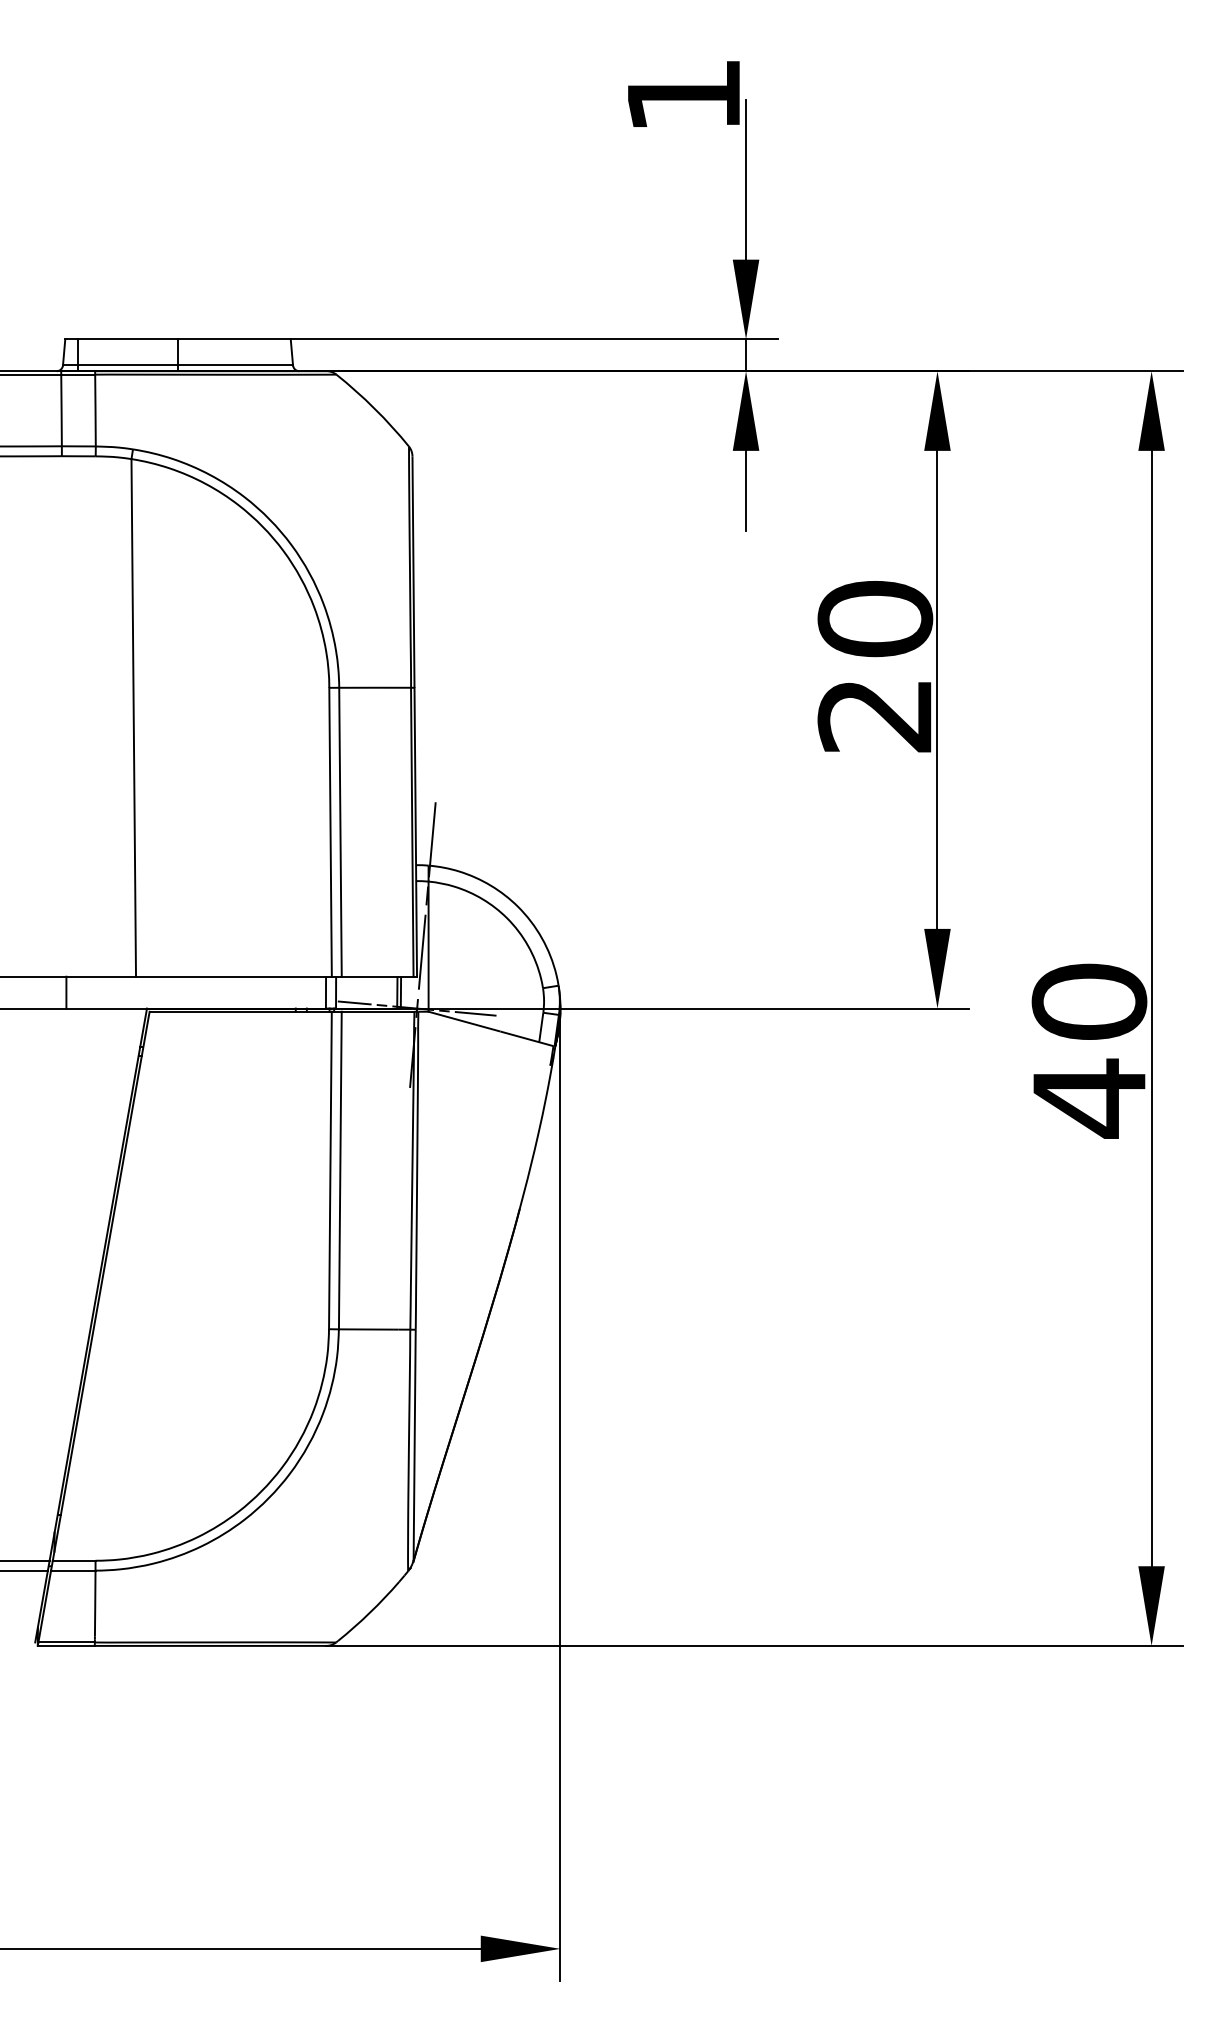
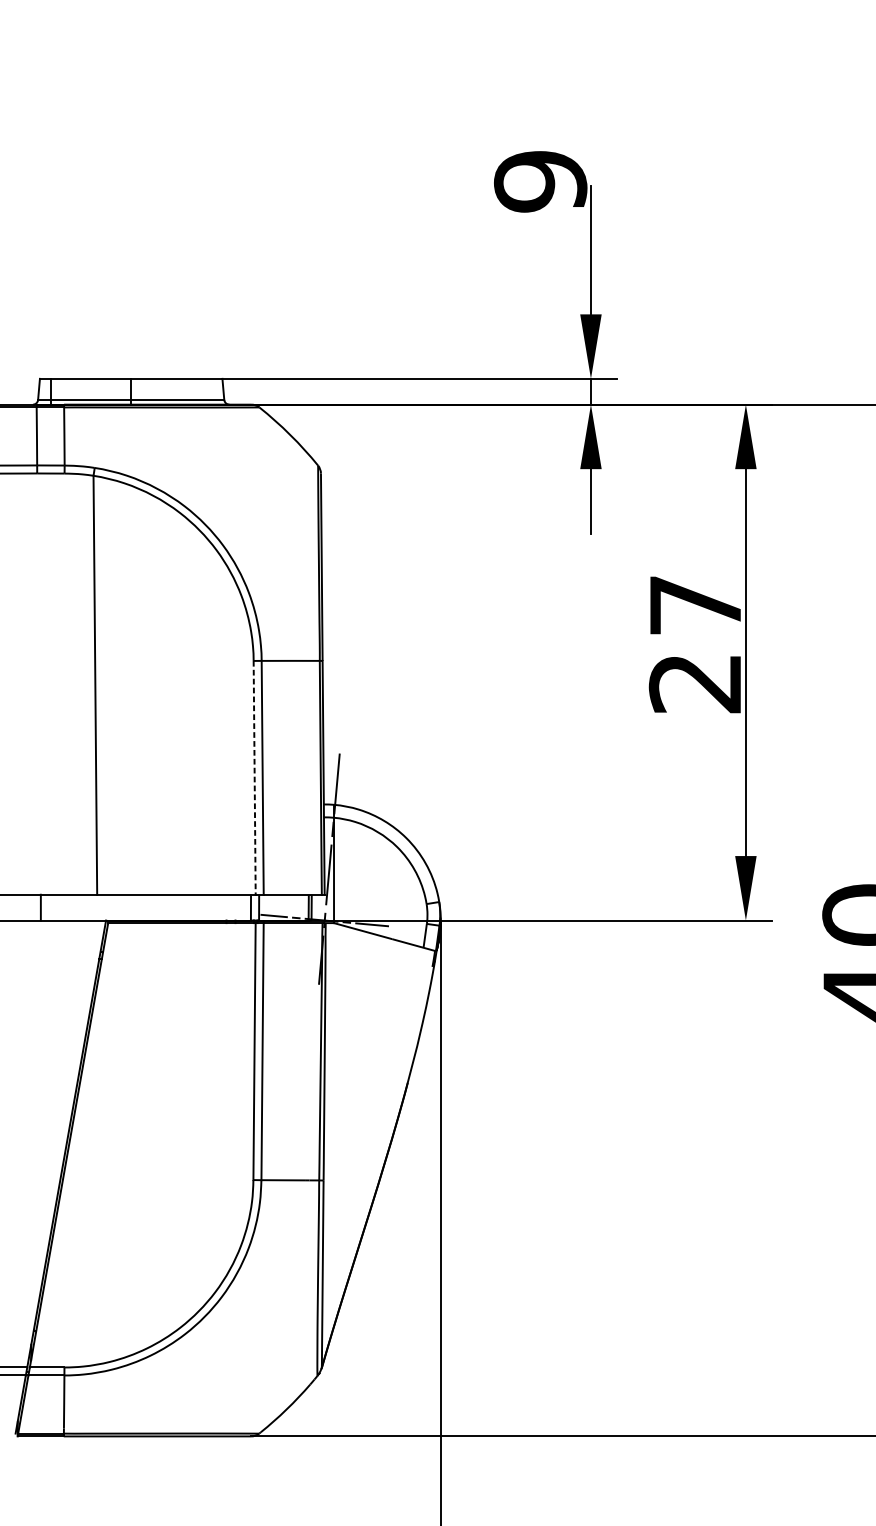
text: (683, 96) -> (540, 182), 1 -> 9
text: (875, 619) -> (695, 605), 20 -> 27
line: (330, 832) -> (254, 778), solid -> dashed

